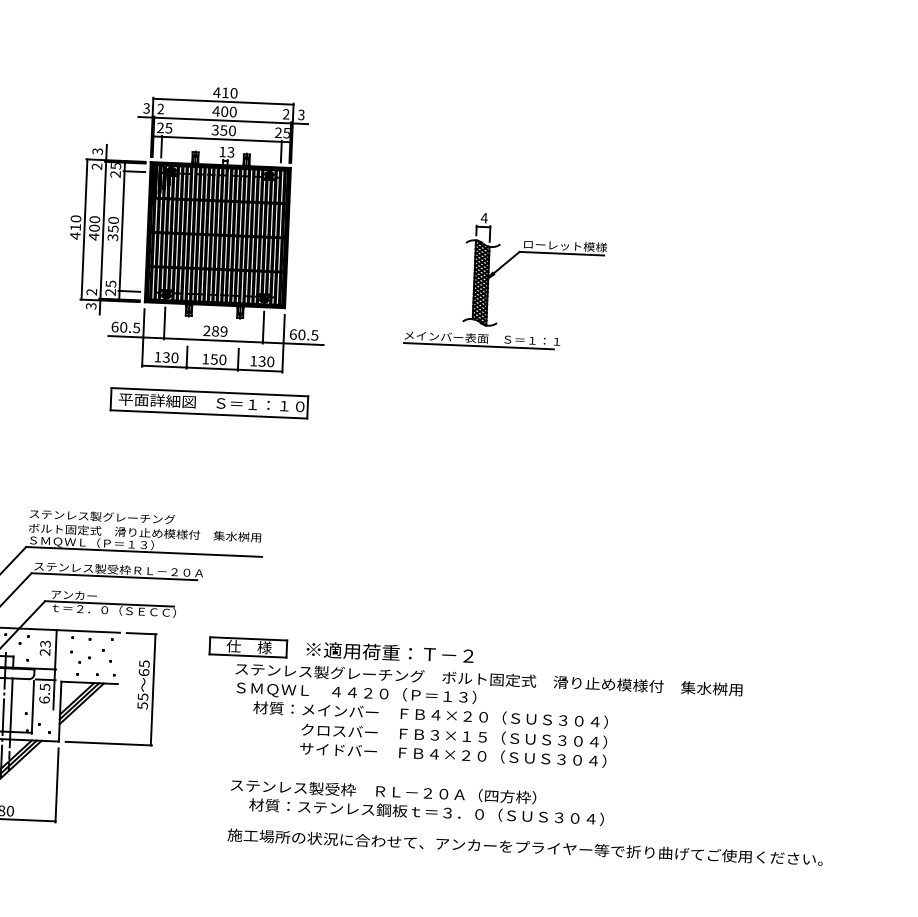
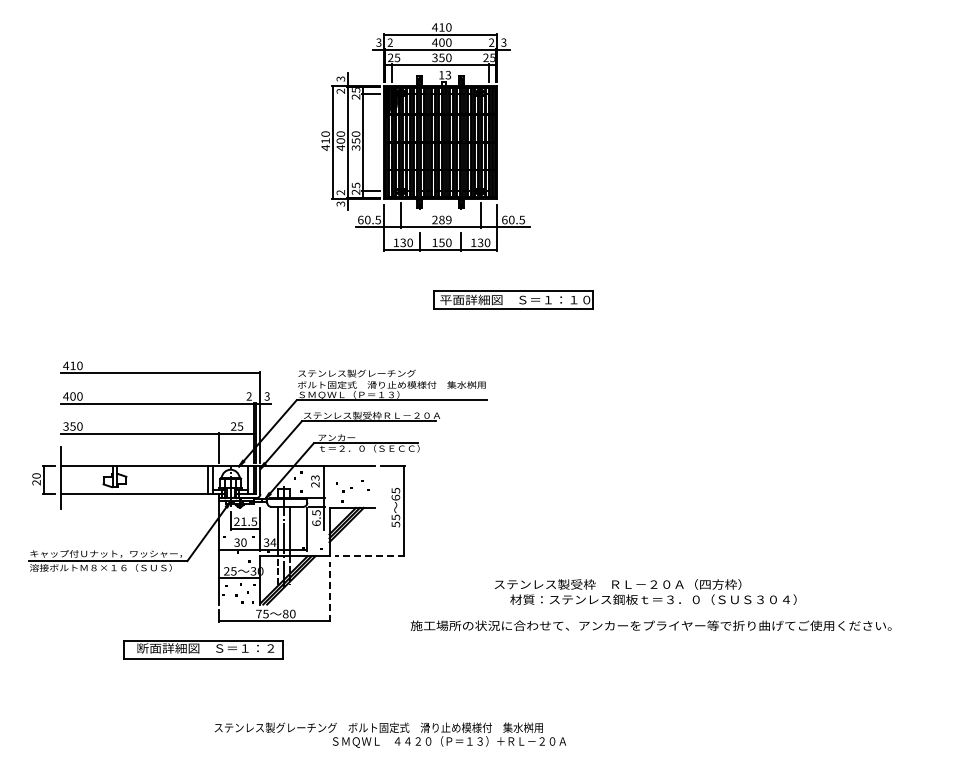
part: (495, 275) -> (665, 165), removed
part: (209, 402) -> (513, 299), moved
part: (473, 704) -> (662, 512), removed
line: (108, 743) -> (369, 556), solid -> dashed
line: (57, 785) -> (329, 591), solid -> dashed
text: (417, 801) -> (645, 591), moved
text: (525, 846) -> (651, 625), moved

